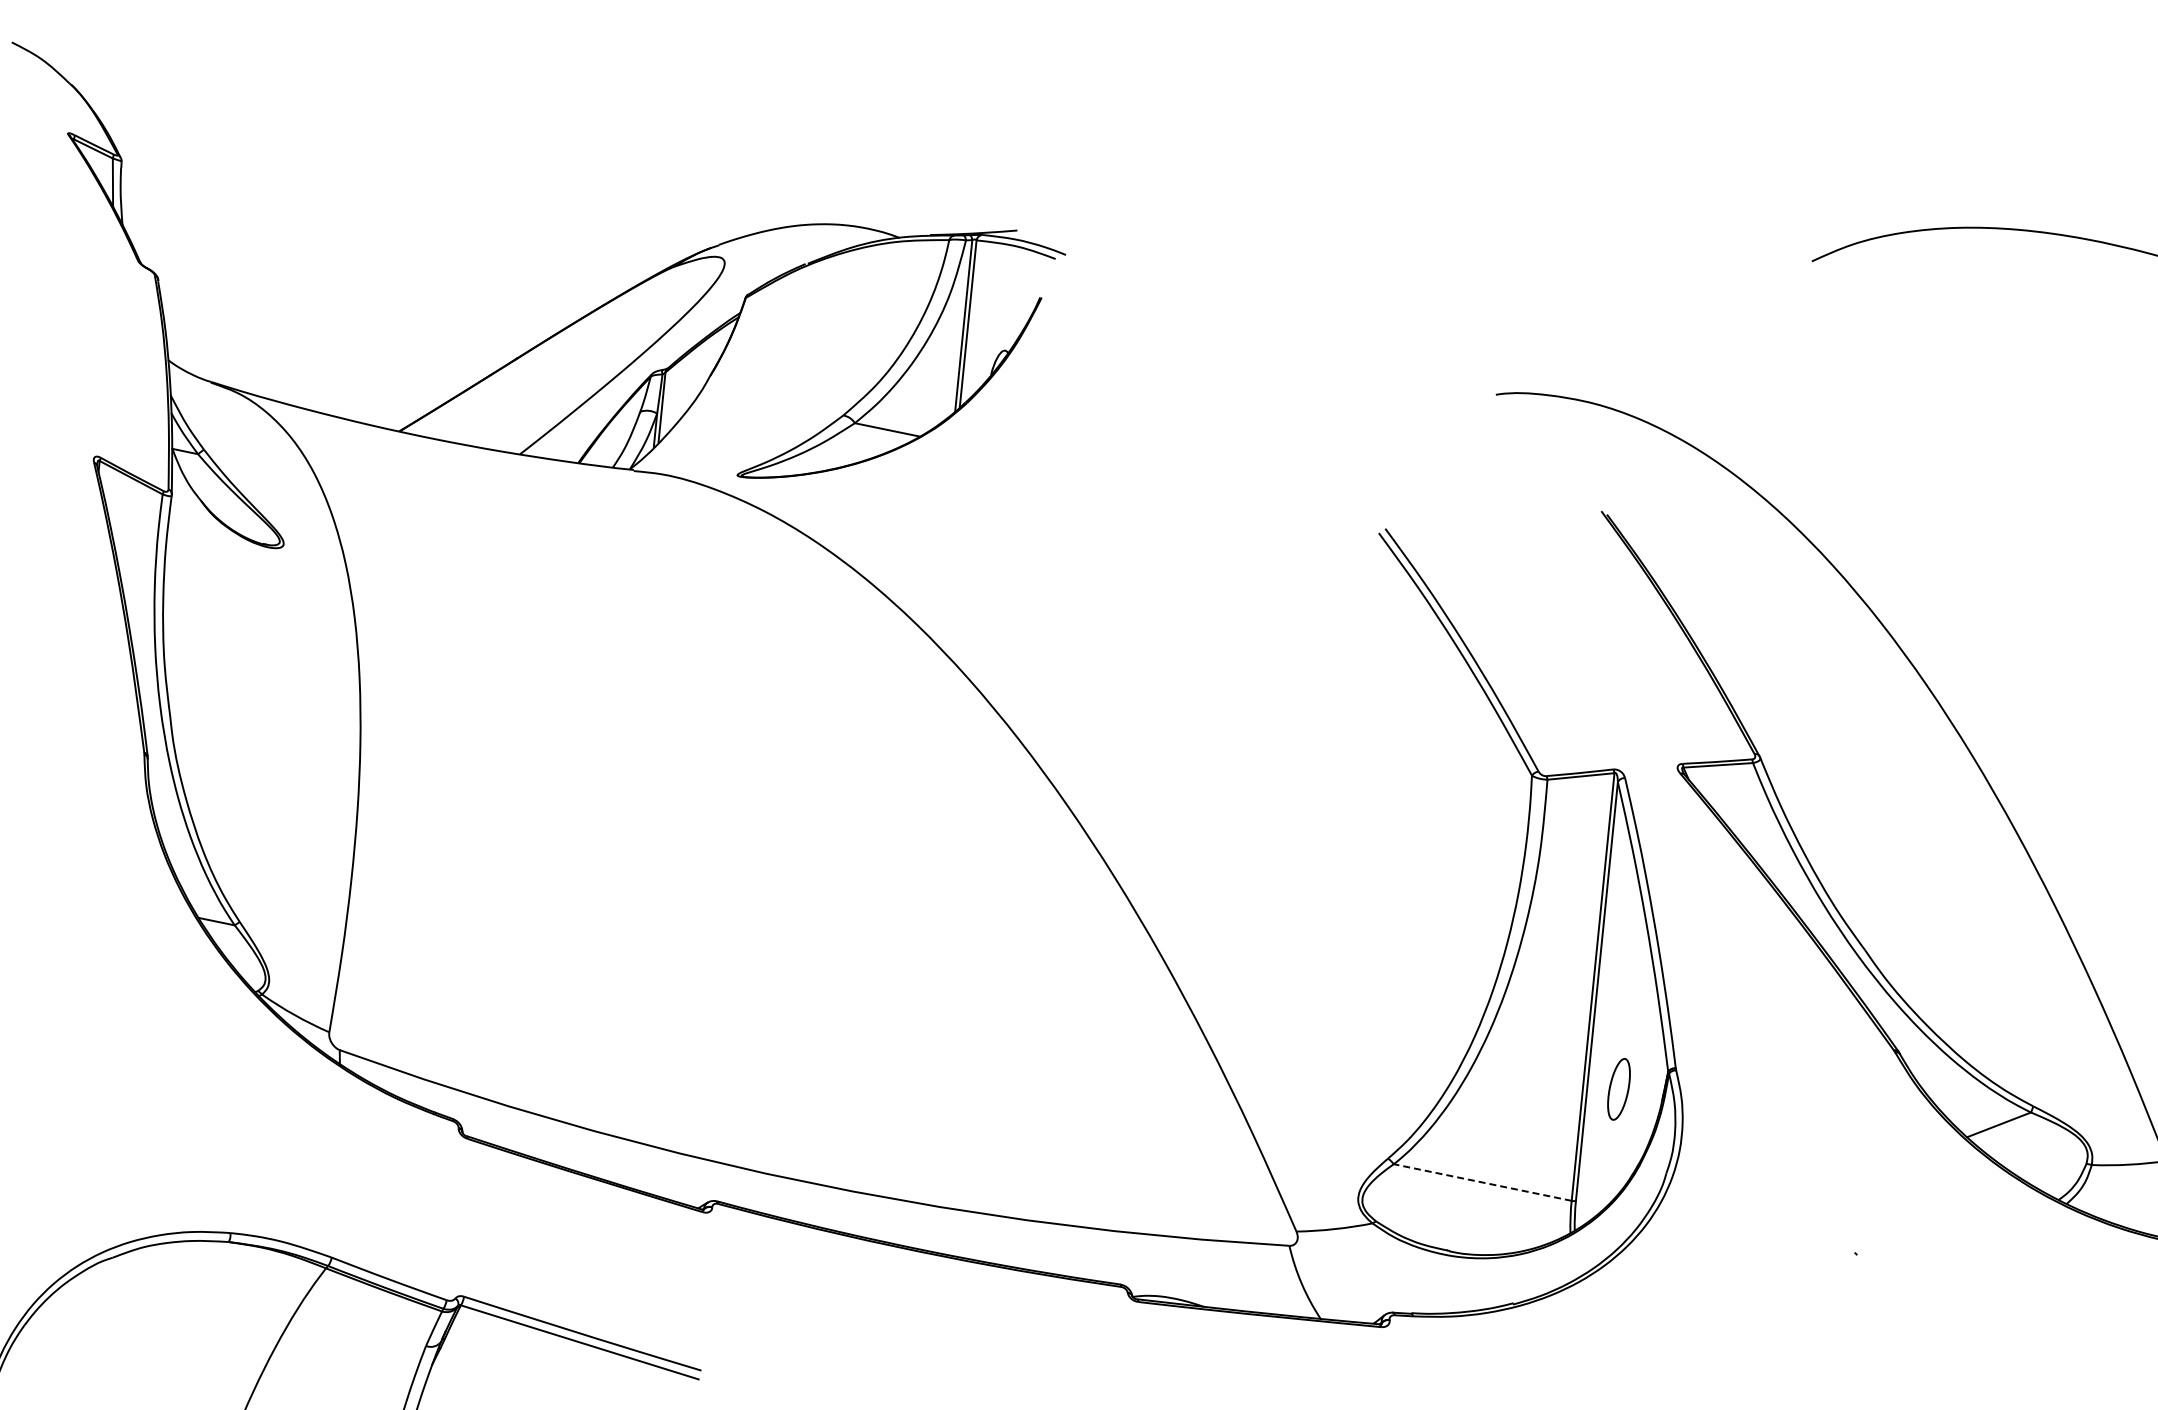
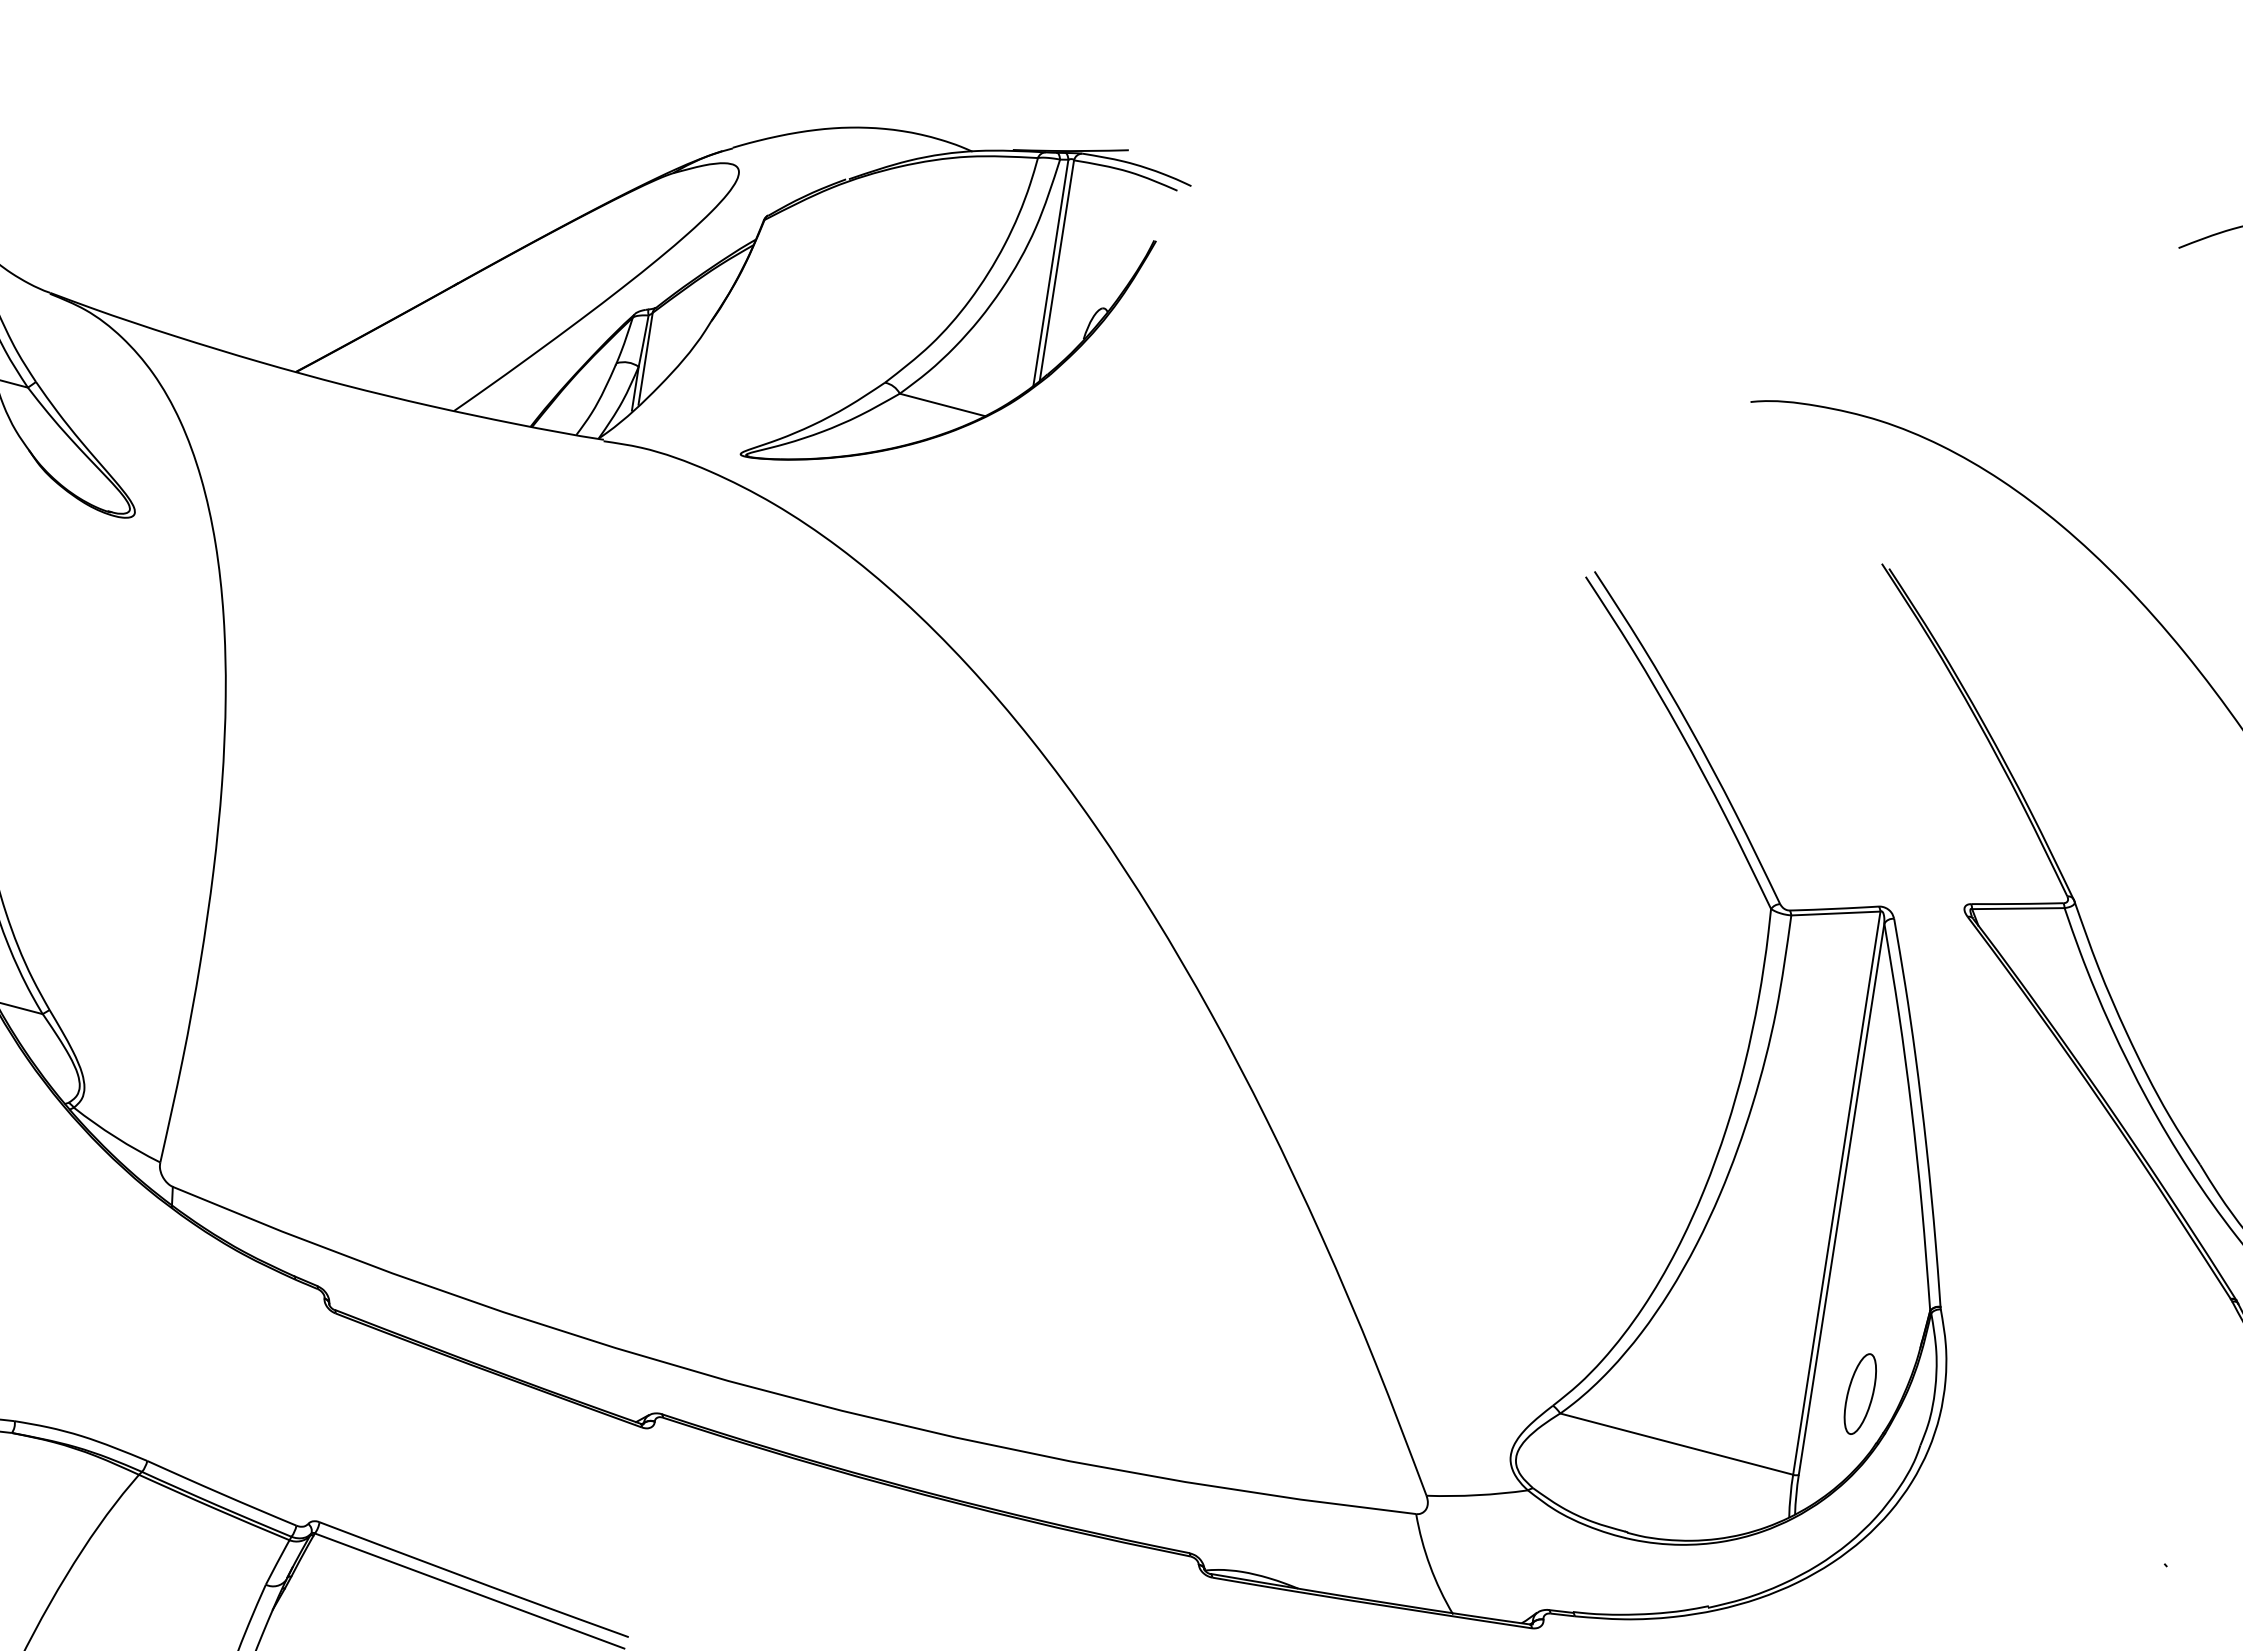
part: (1618, 1089) -> (1859, 1394), moved
line: (1482, 1182) -> (1676, 1444), dashed -> solid

